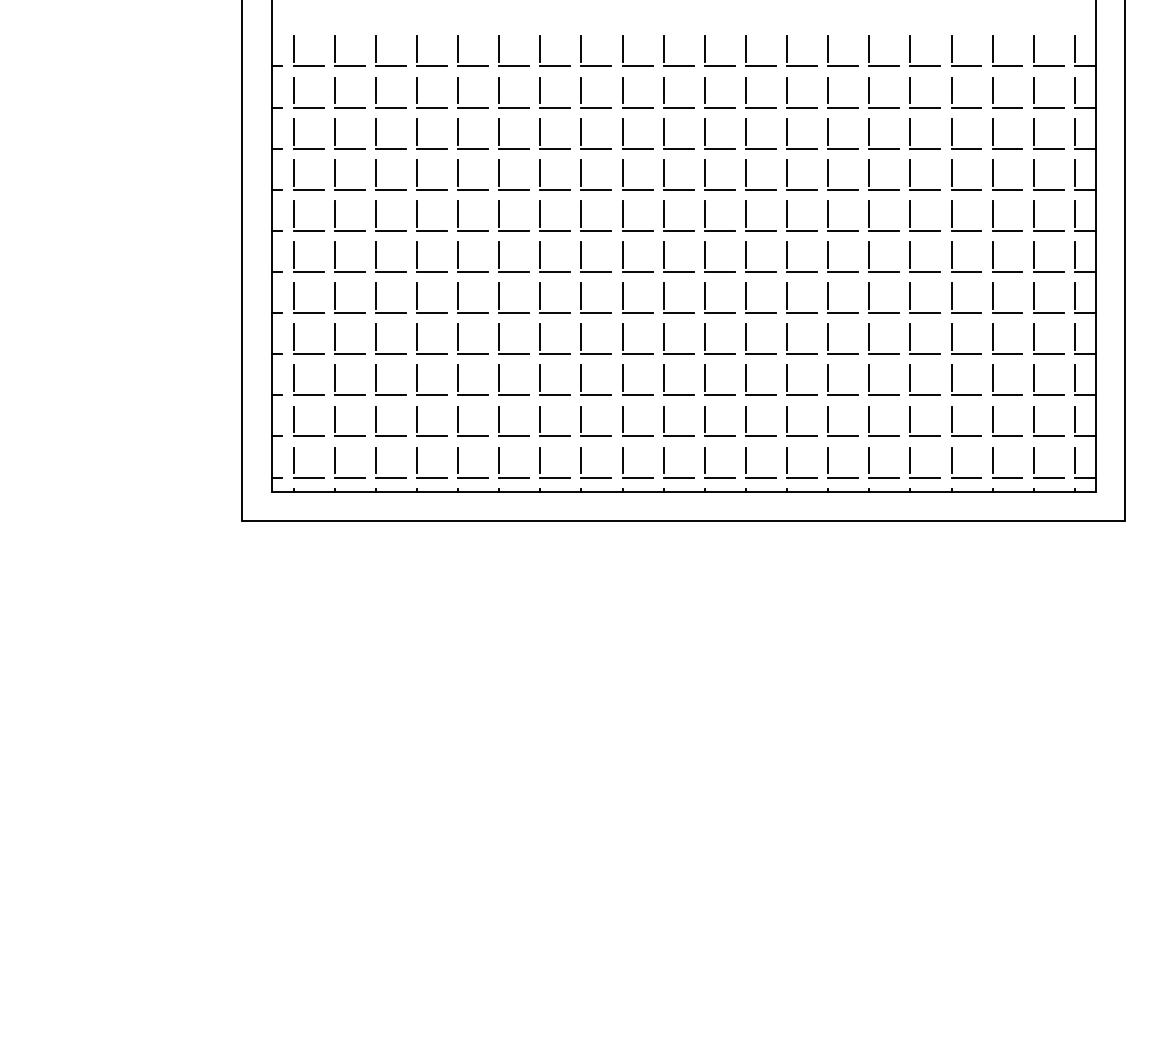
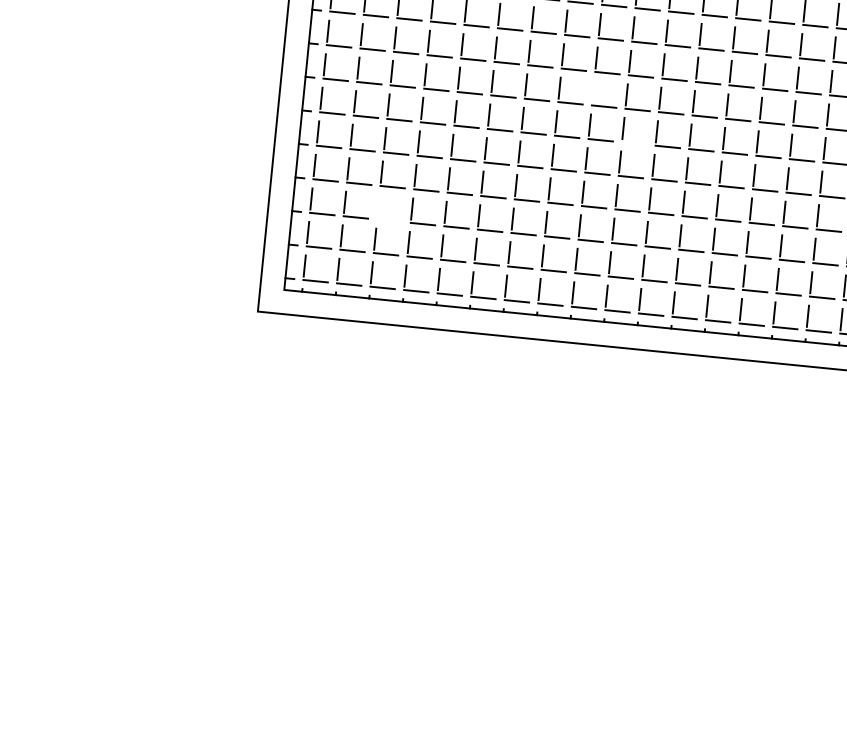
line: (622, 213) -> (593, 91), removed
line: (678, 272) -> (634, 143), removed
part: (376, 379) -> (378, 206), removed

